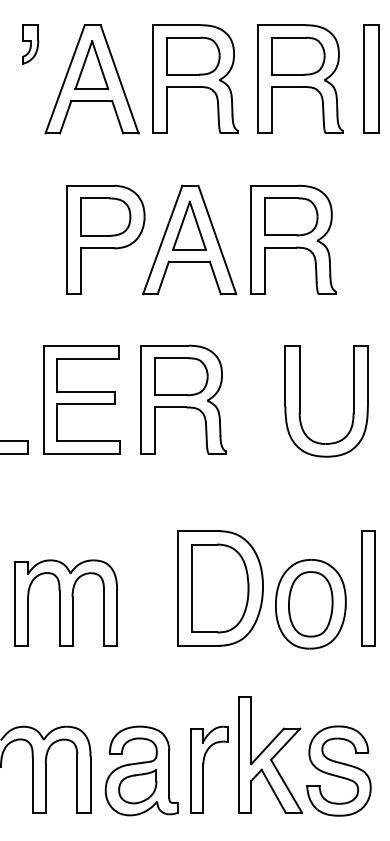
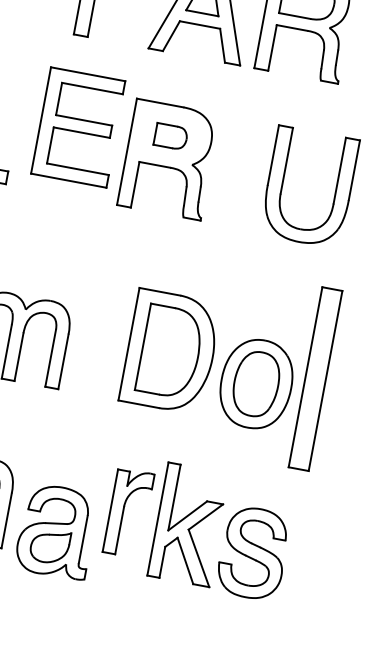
part: (181, 376) -> (171, 136), size x0.6
part: (81, 399) -> (78, 127), moved
part: (368, 588) -> (315, 379), size x1.6
part: (209, 769) -> (129, 513), moved
part: (141, 770) -> (56, 531), moved

